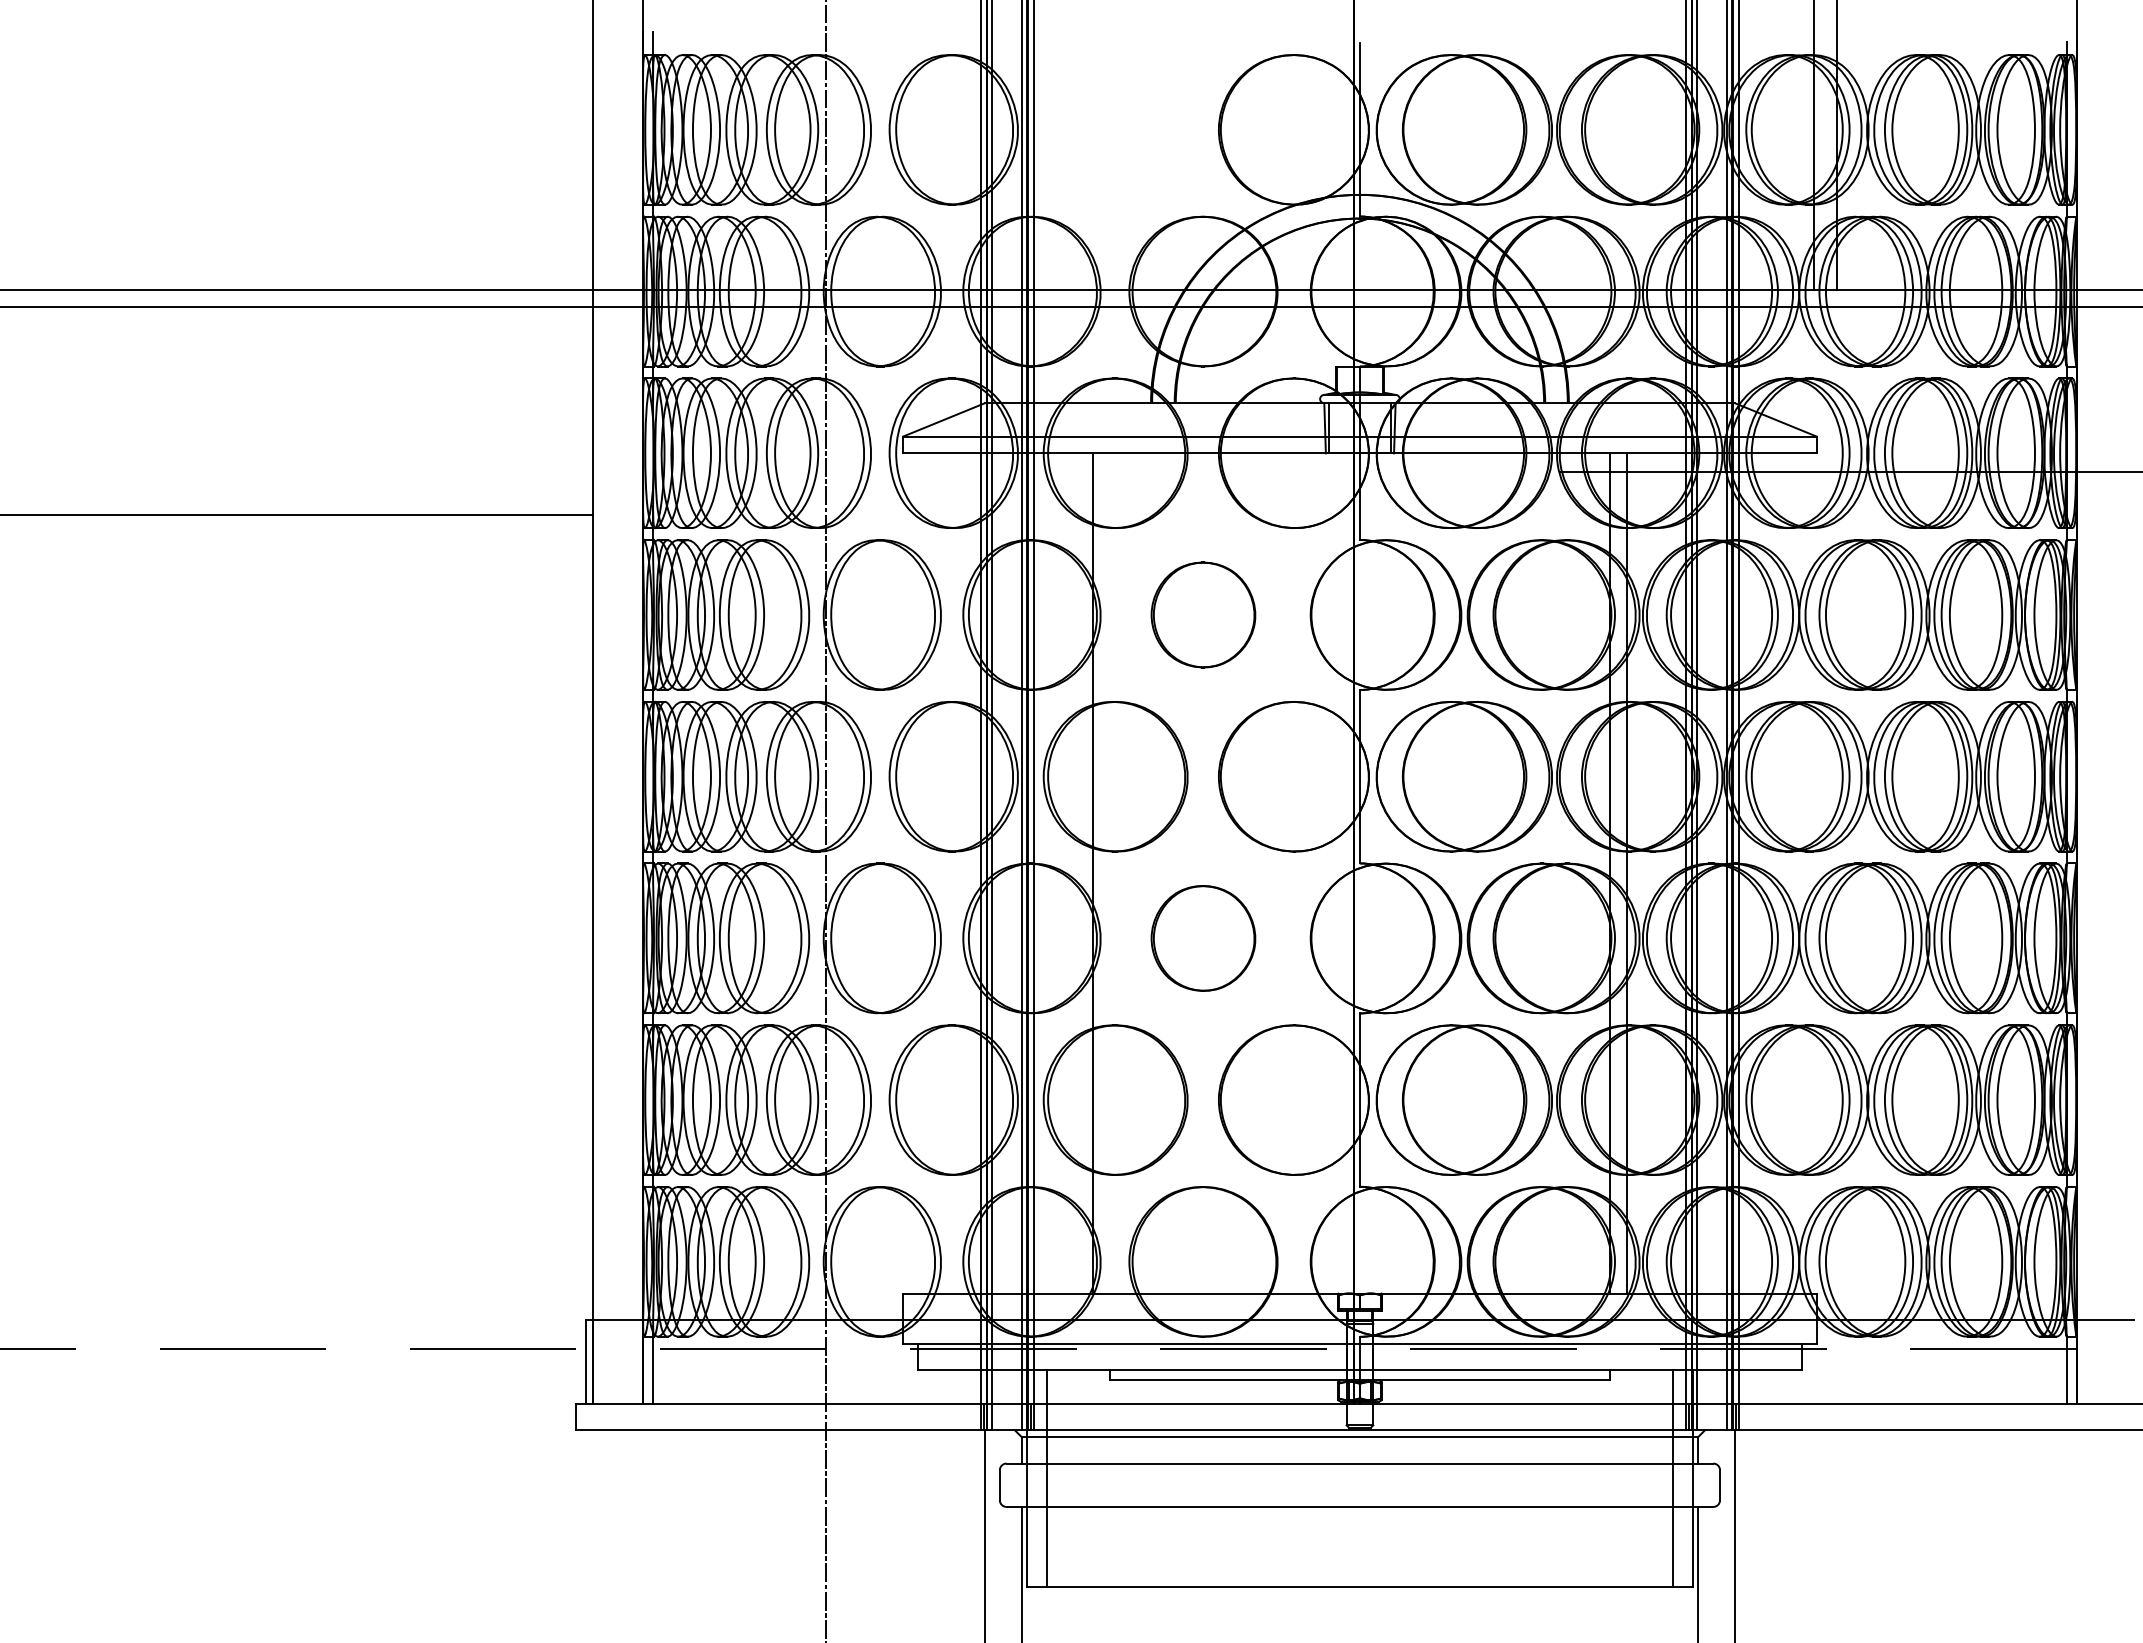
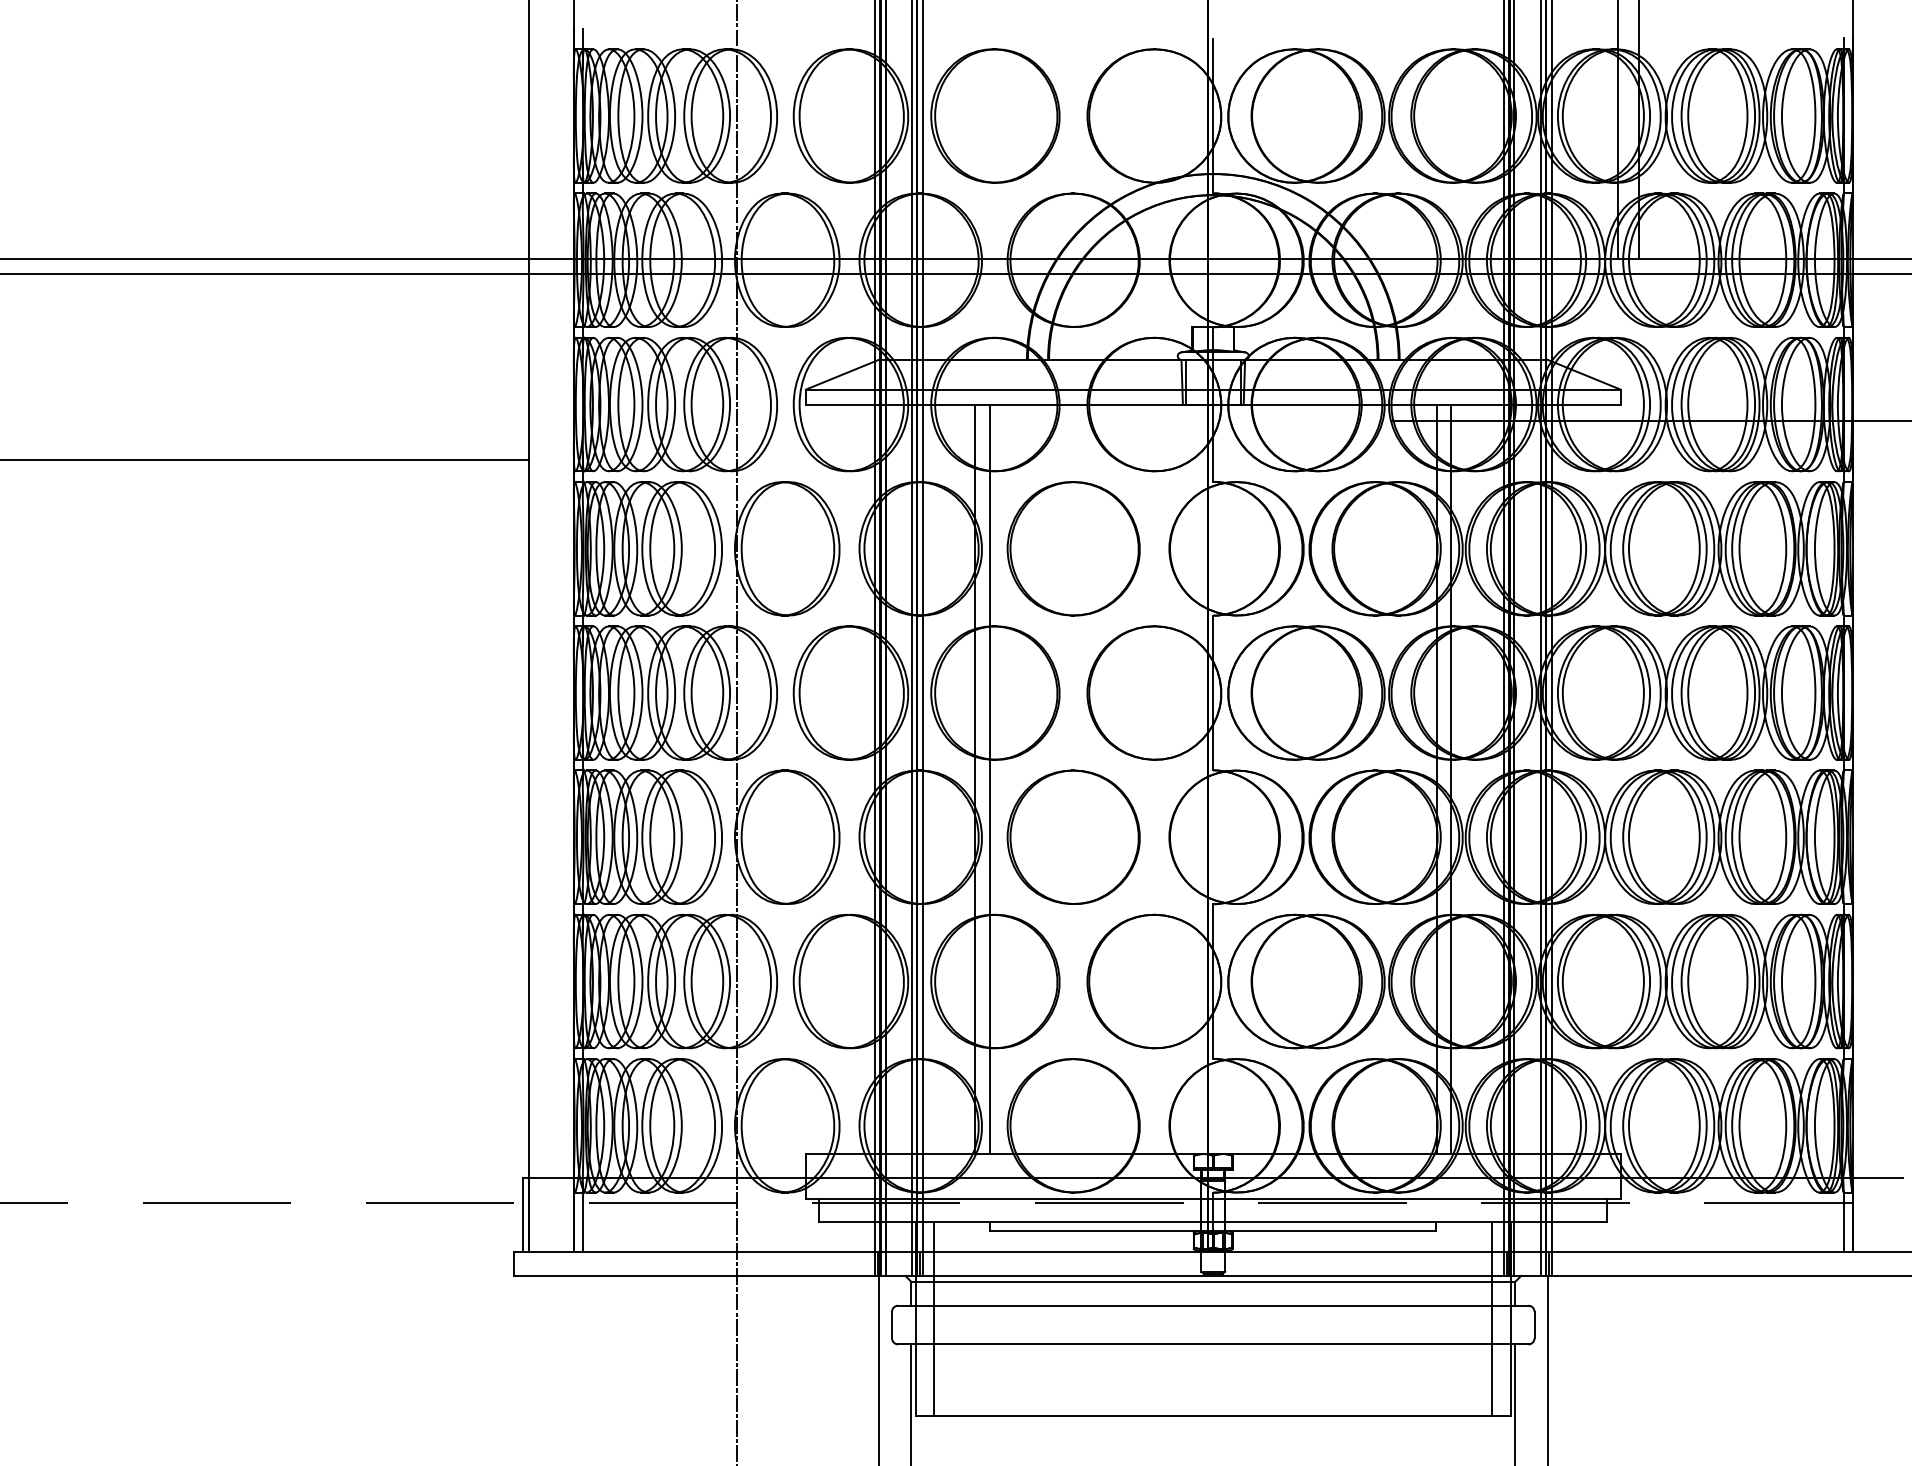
part: (1115, 129) -> (995, 115), added
part: (1203, 614) -> (1073, 548), size x1.43
line: (1109, 873) -> (989, 779), added
part: (1203, 938) -> (1073, 837), size x1.43

